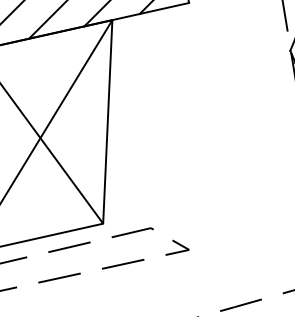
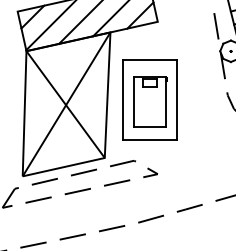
part: (175, 128) -> (149, 99), added

